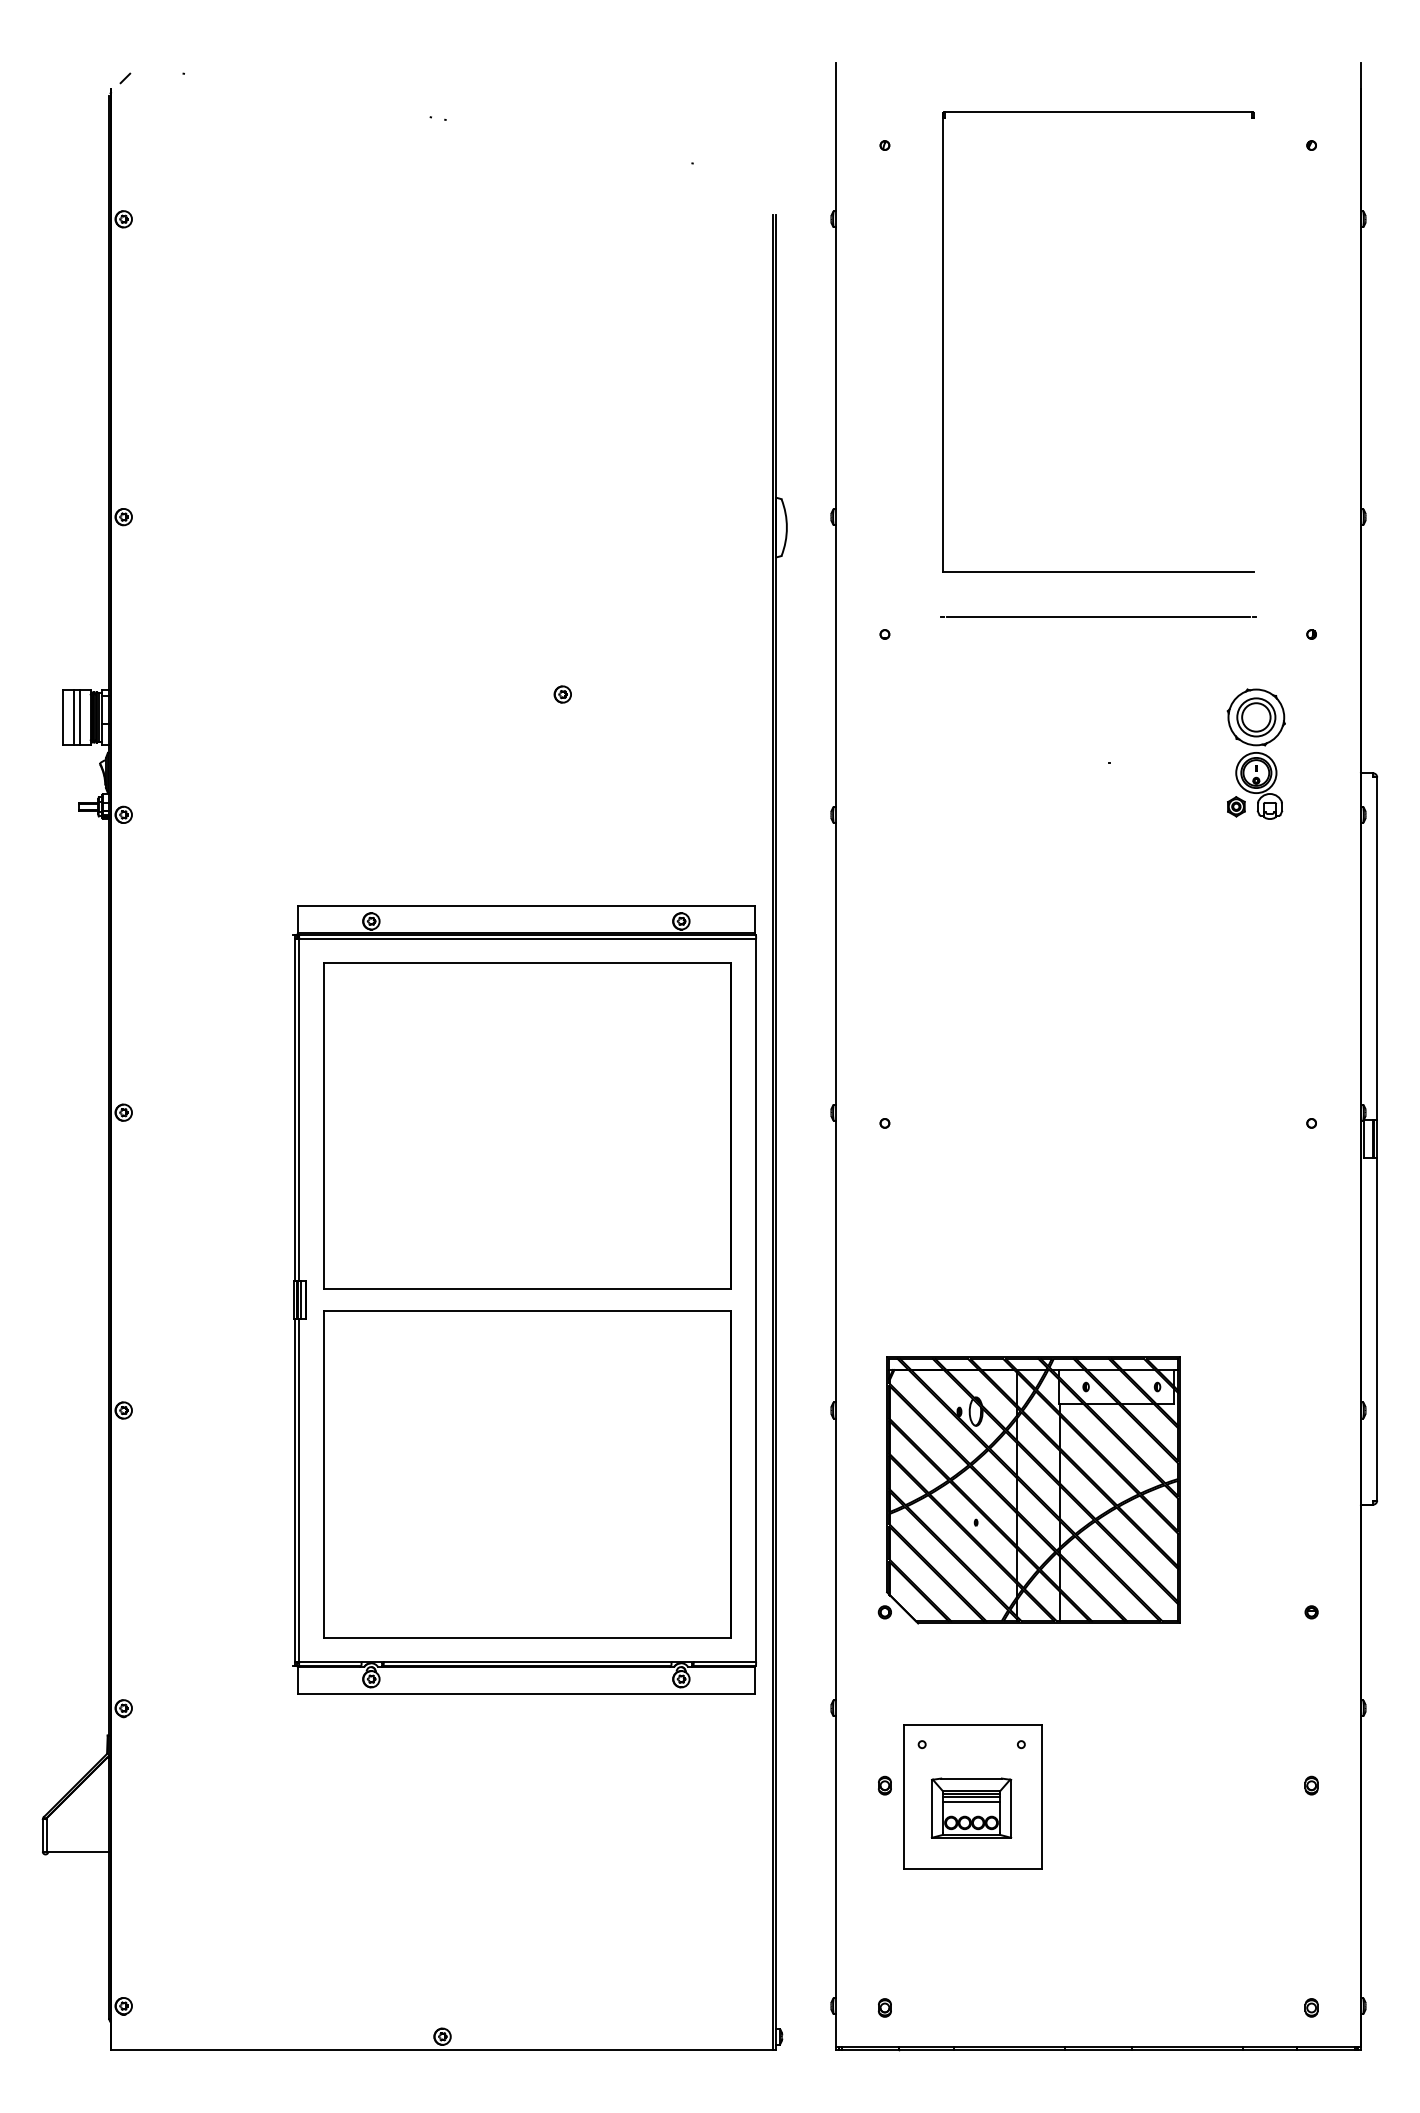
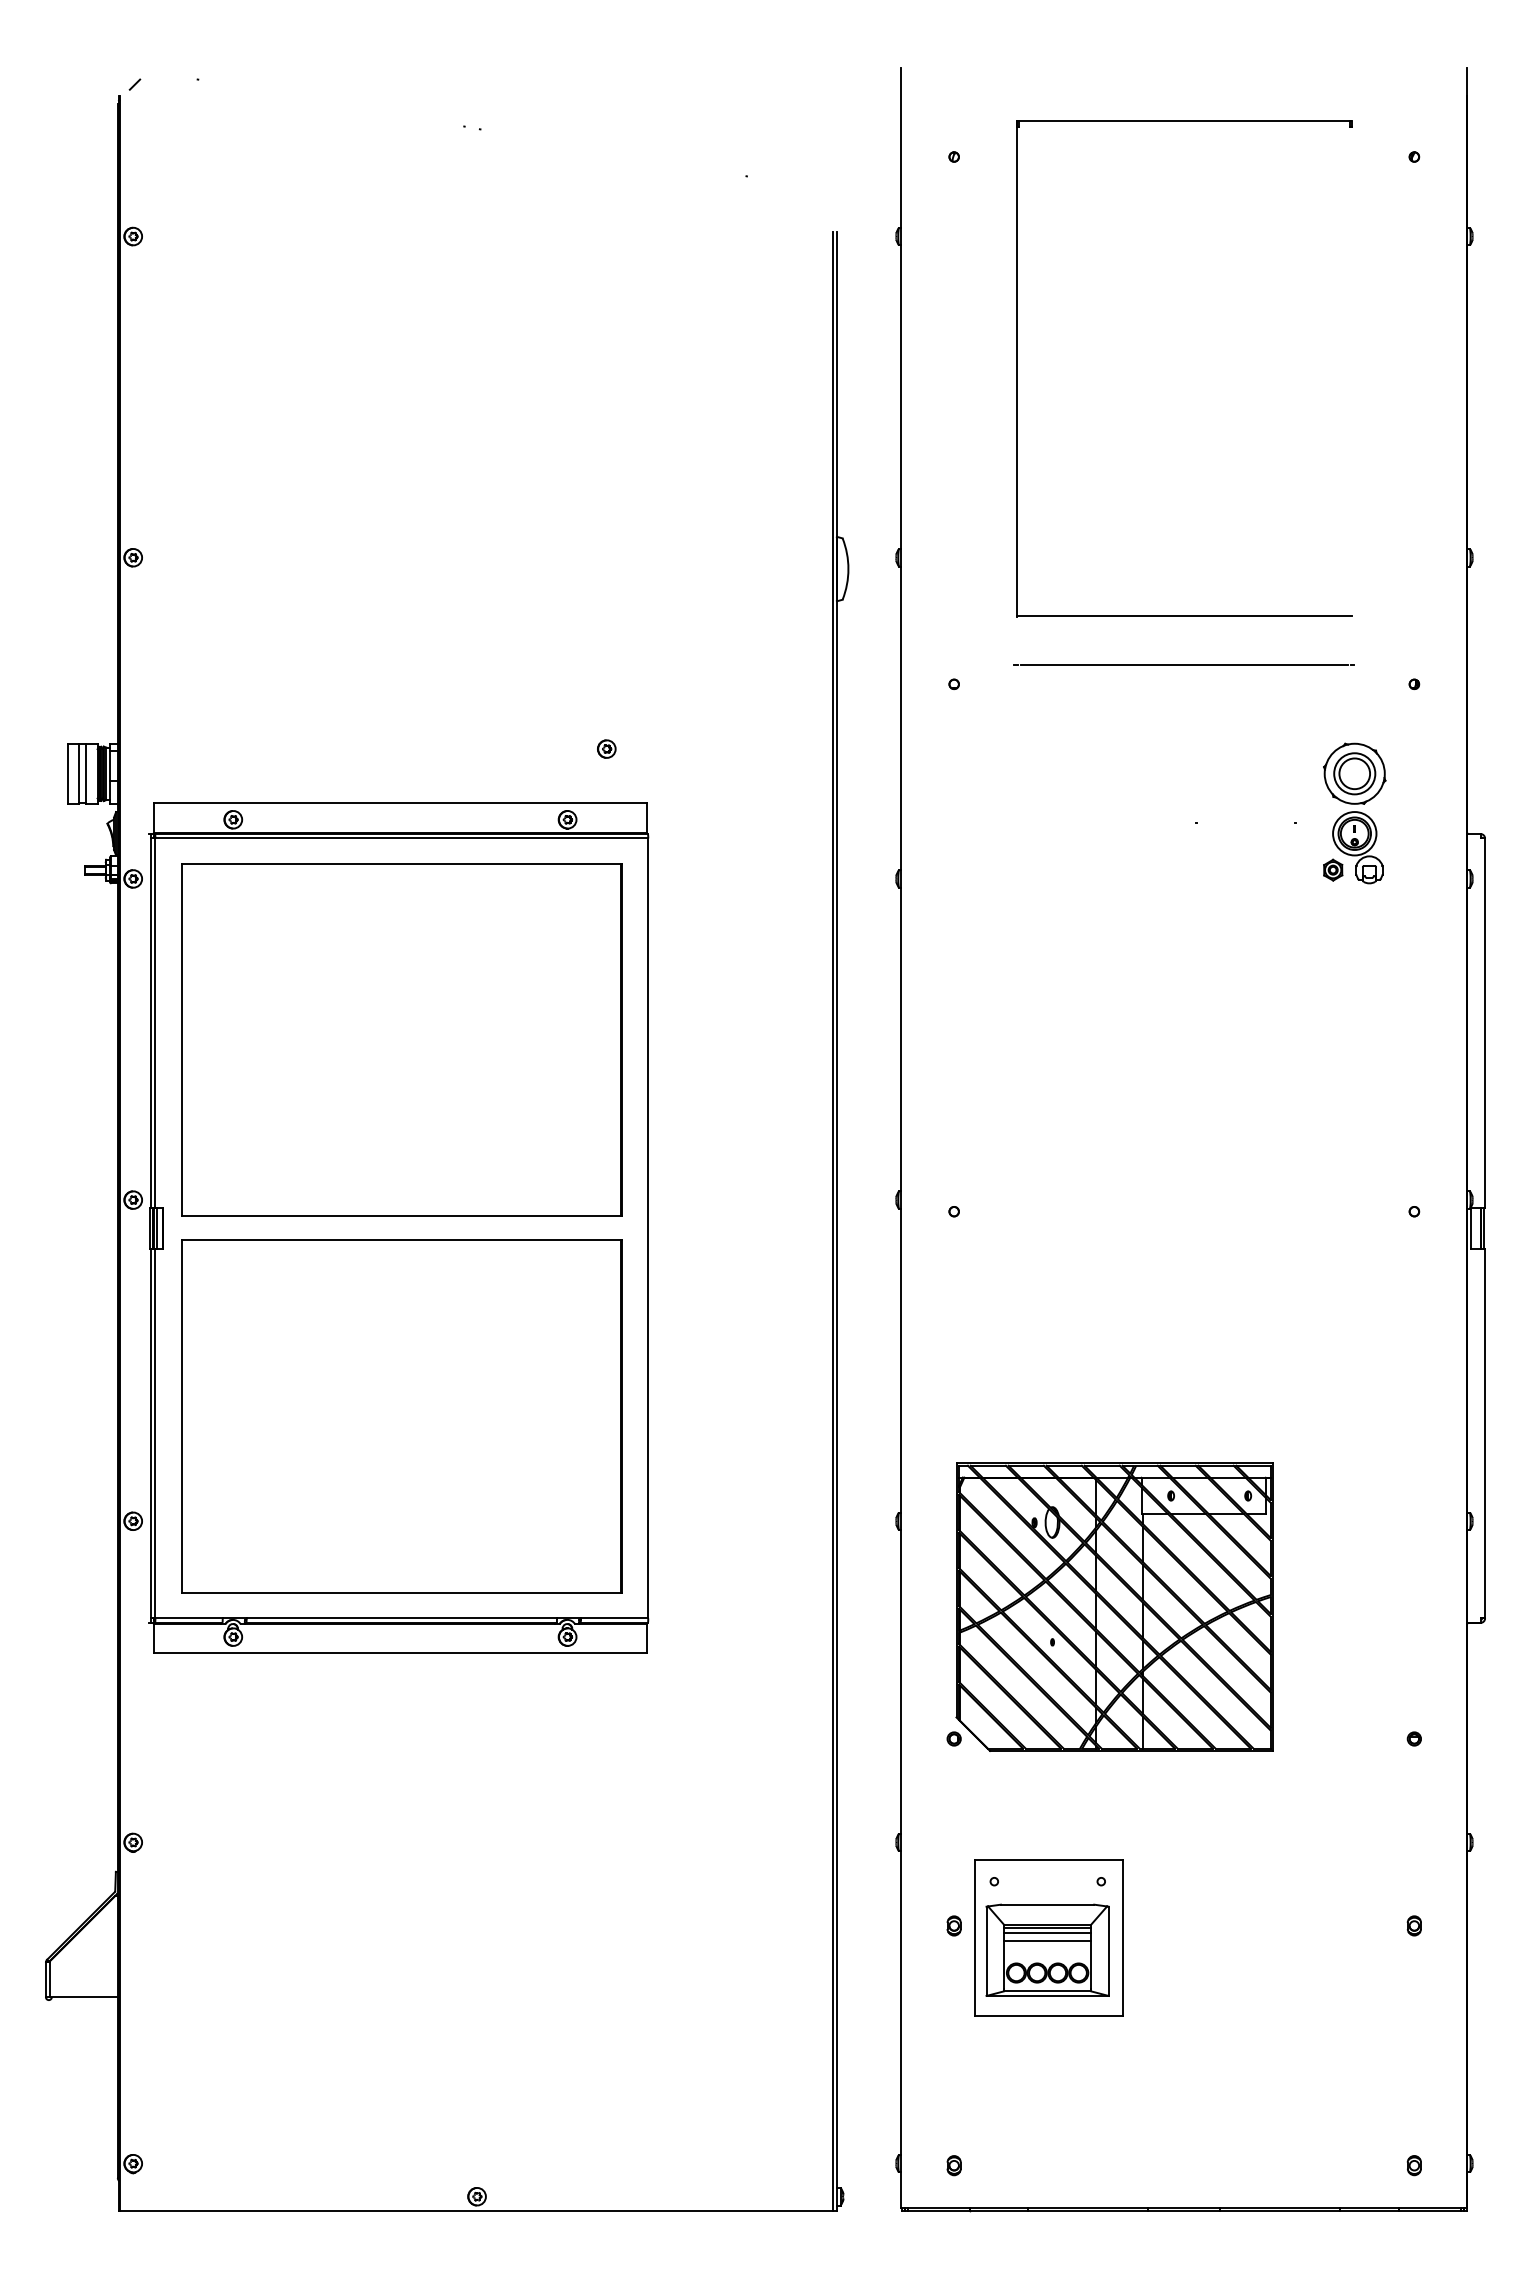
part: (524, 1299) -> (398, 1227), moved
part: (971, 1807) -> (1047, 1949), size x1.43

